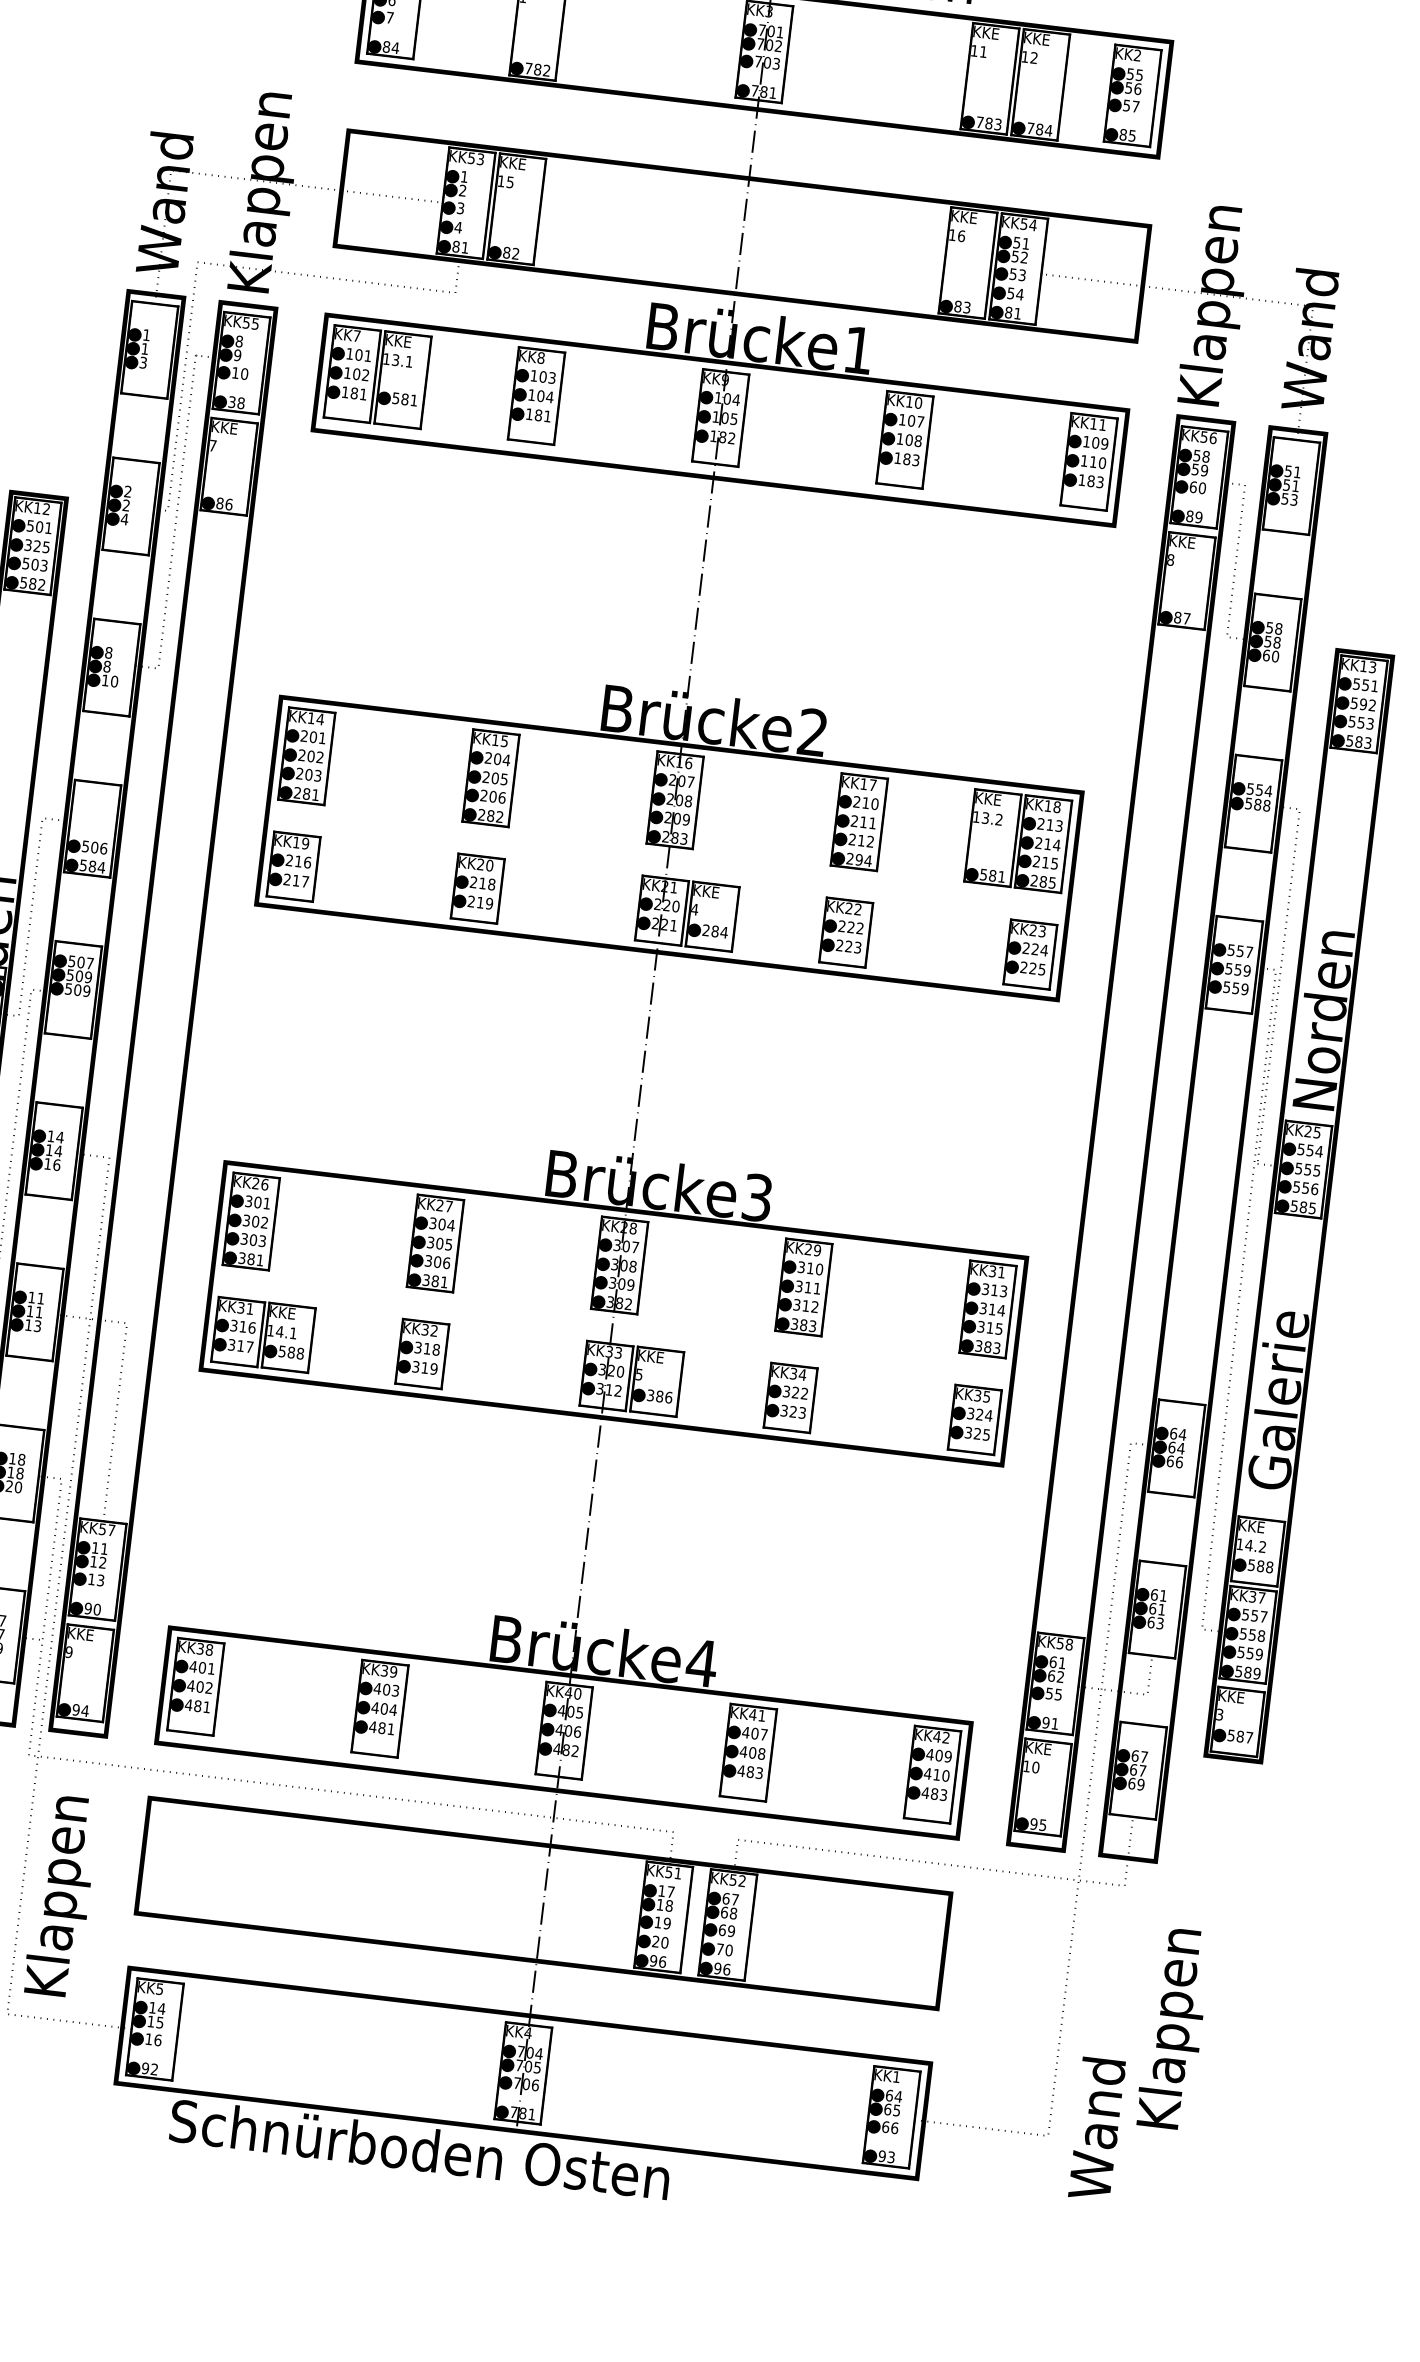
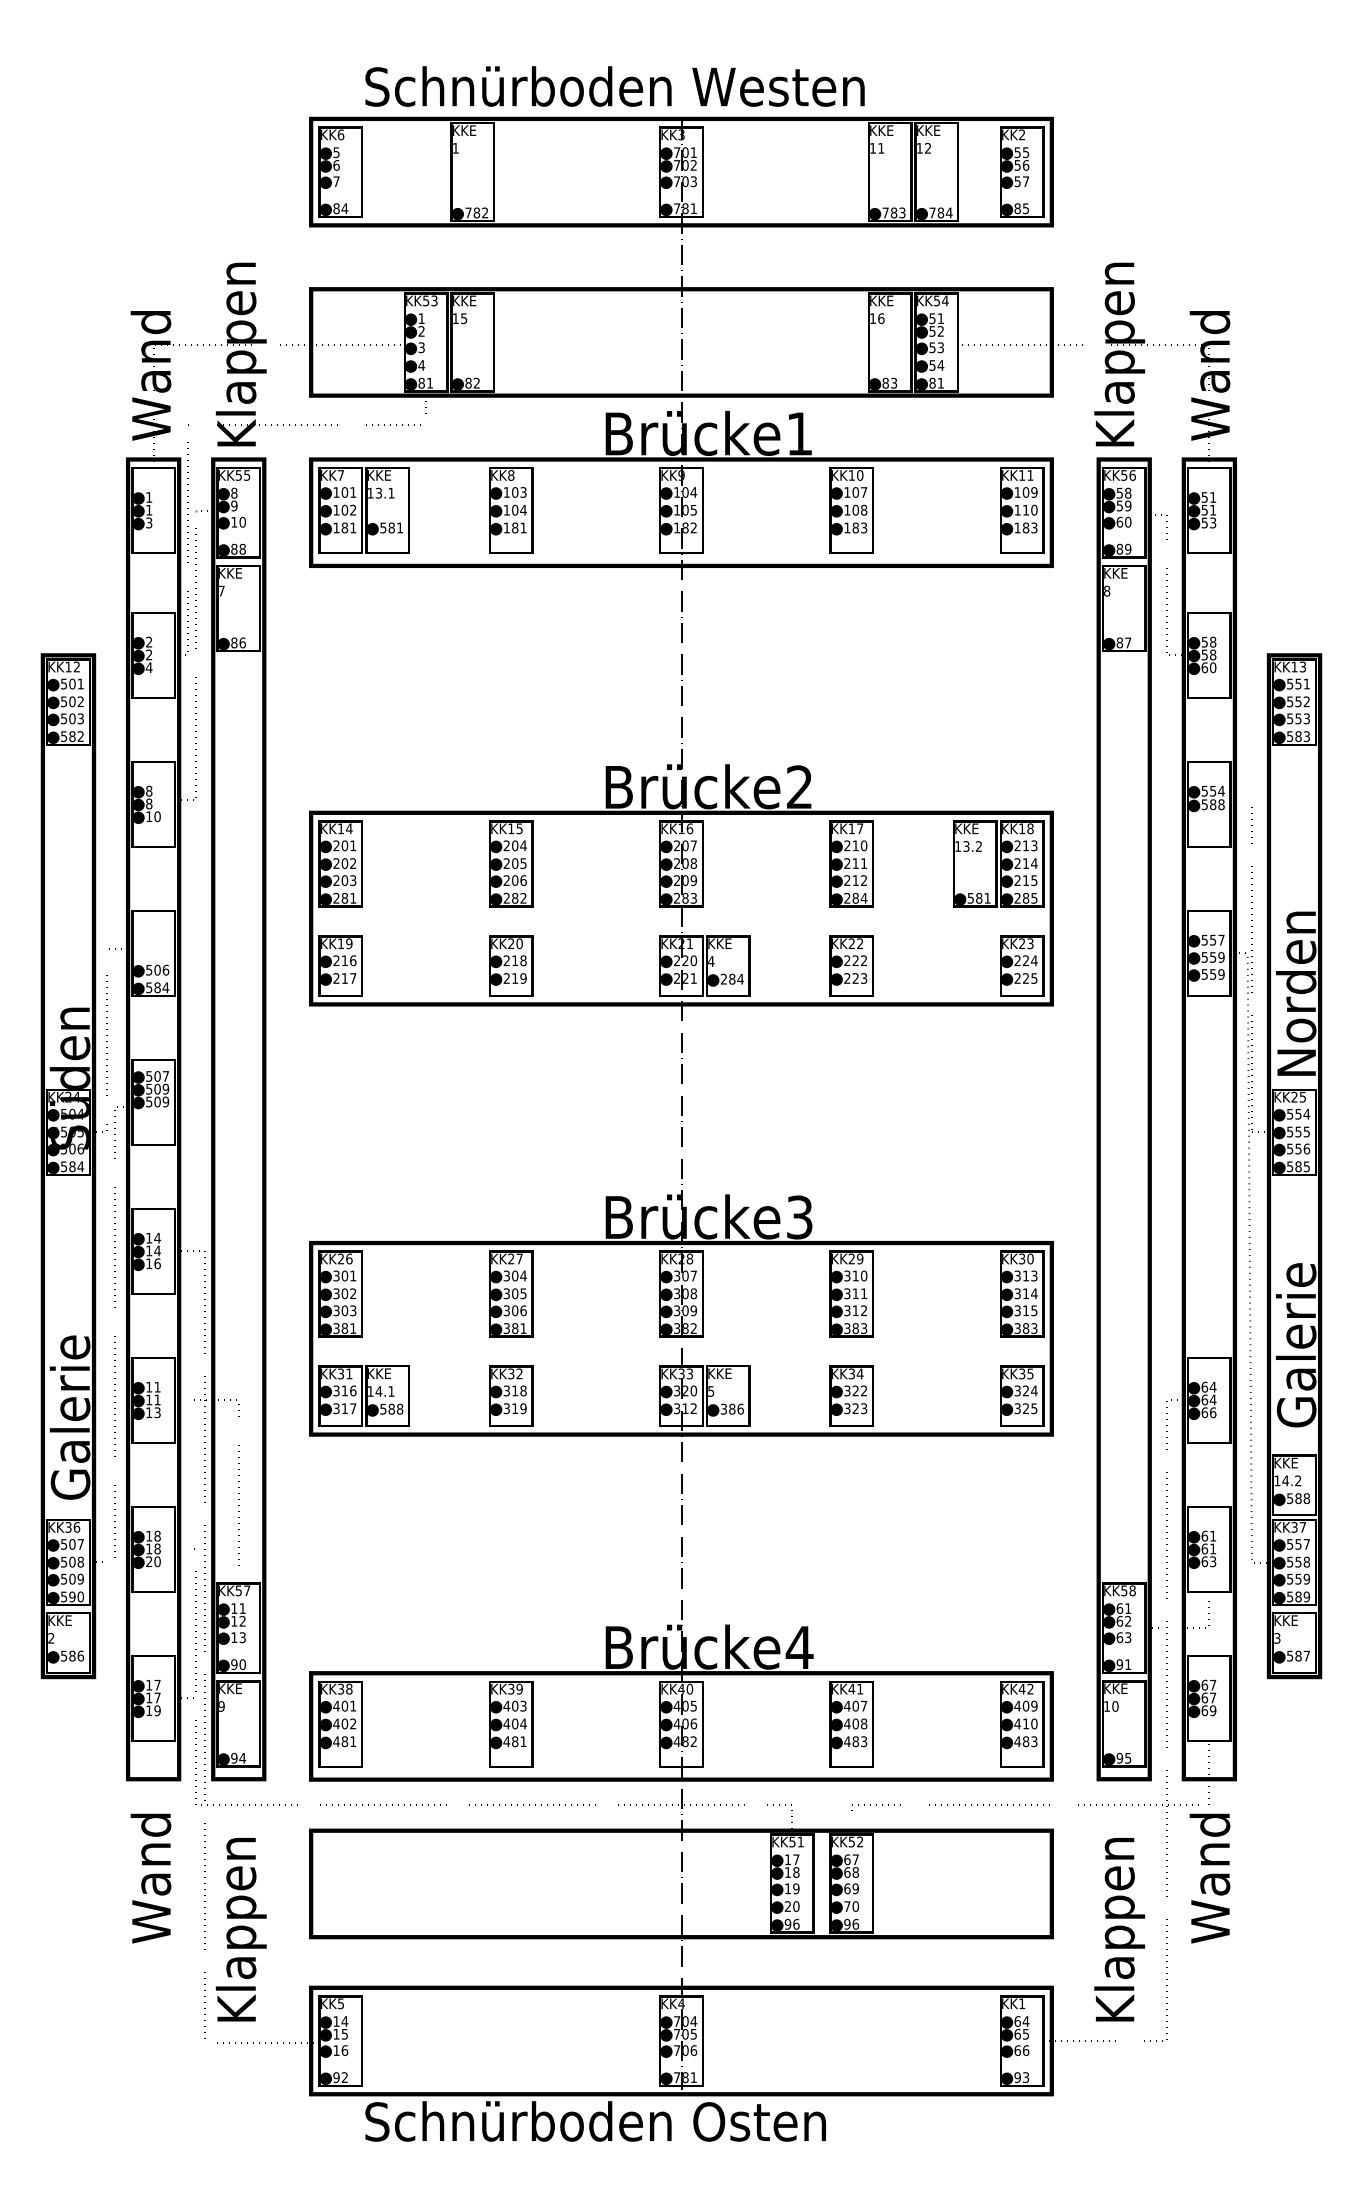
text: (232, 402) -> (234, 549), 38 -> 88
text: (37, 545) -> (72, 701), 325 -> 502
text: (1363, 704) -> (1298, 701), 592 -> 552
text: (858, 860) -> (855, 898), 294 -> 284
text: (1001, 1272) -> (1030, 1258), KK31 -> KK30
text: (1053, 1693) -> (1123, 1637), 55 -> 63
text: (1173, 2028) -> (1119, 1929), moved
text: (1095, 2129) -> (1209, 1878), moved

